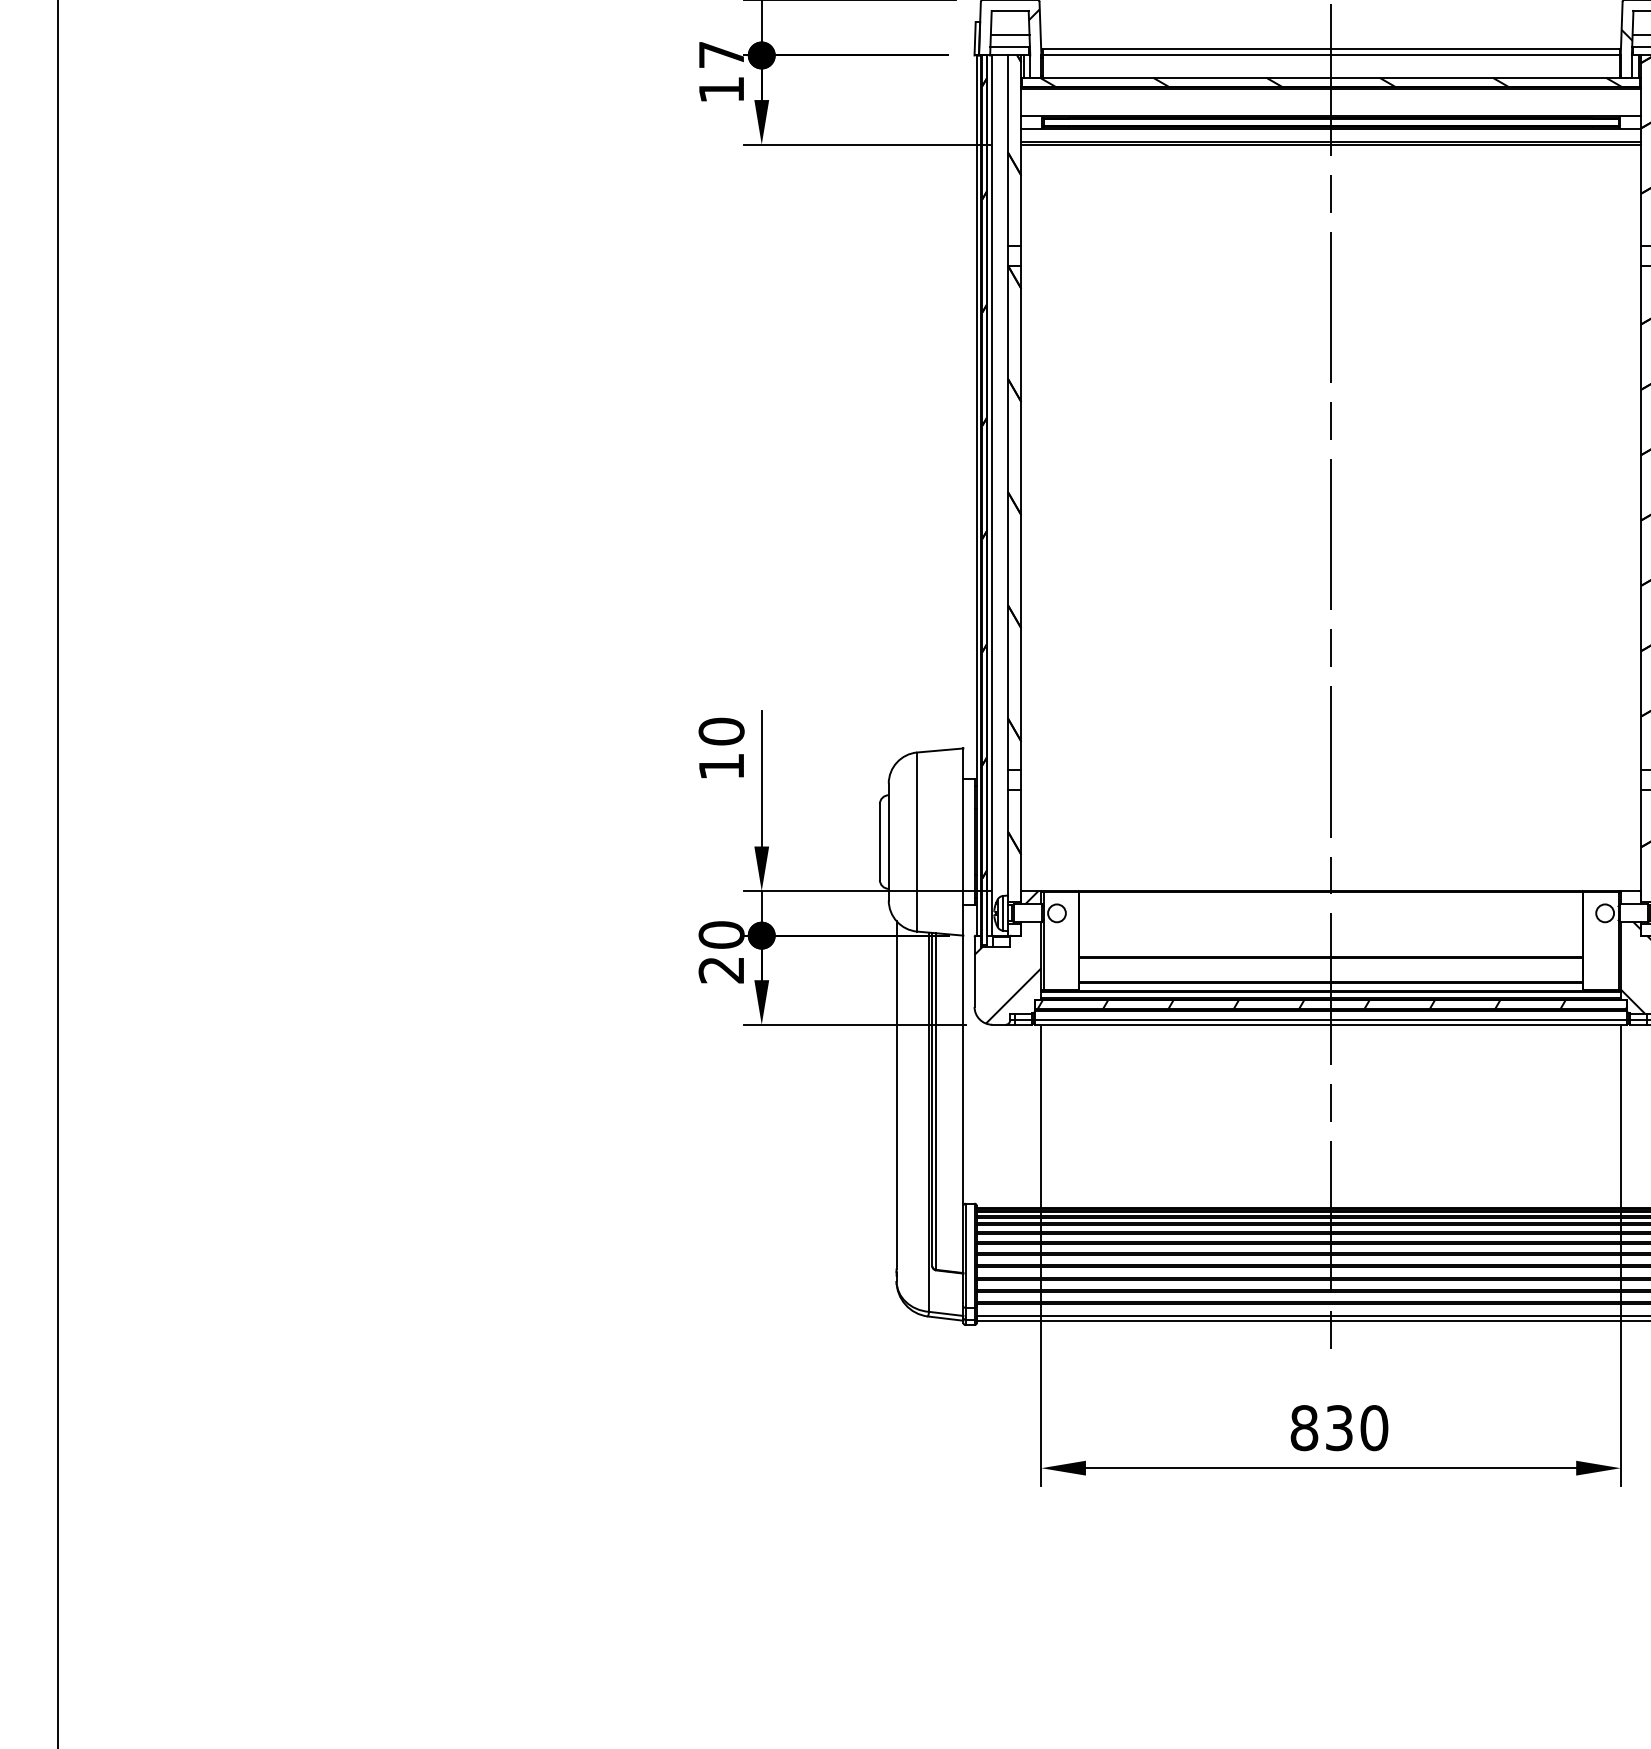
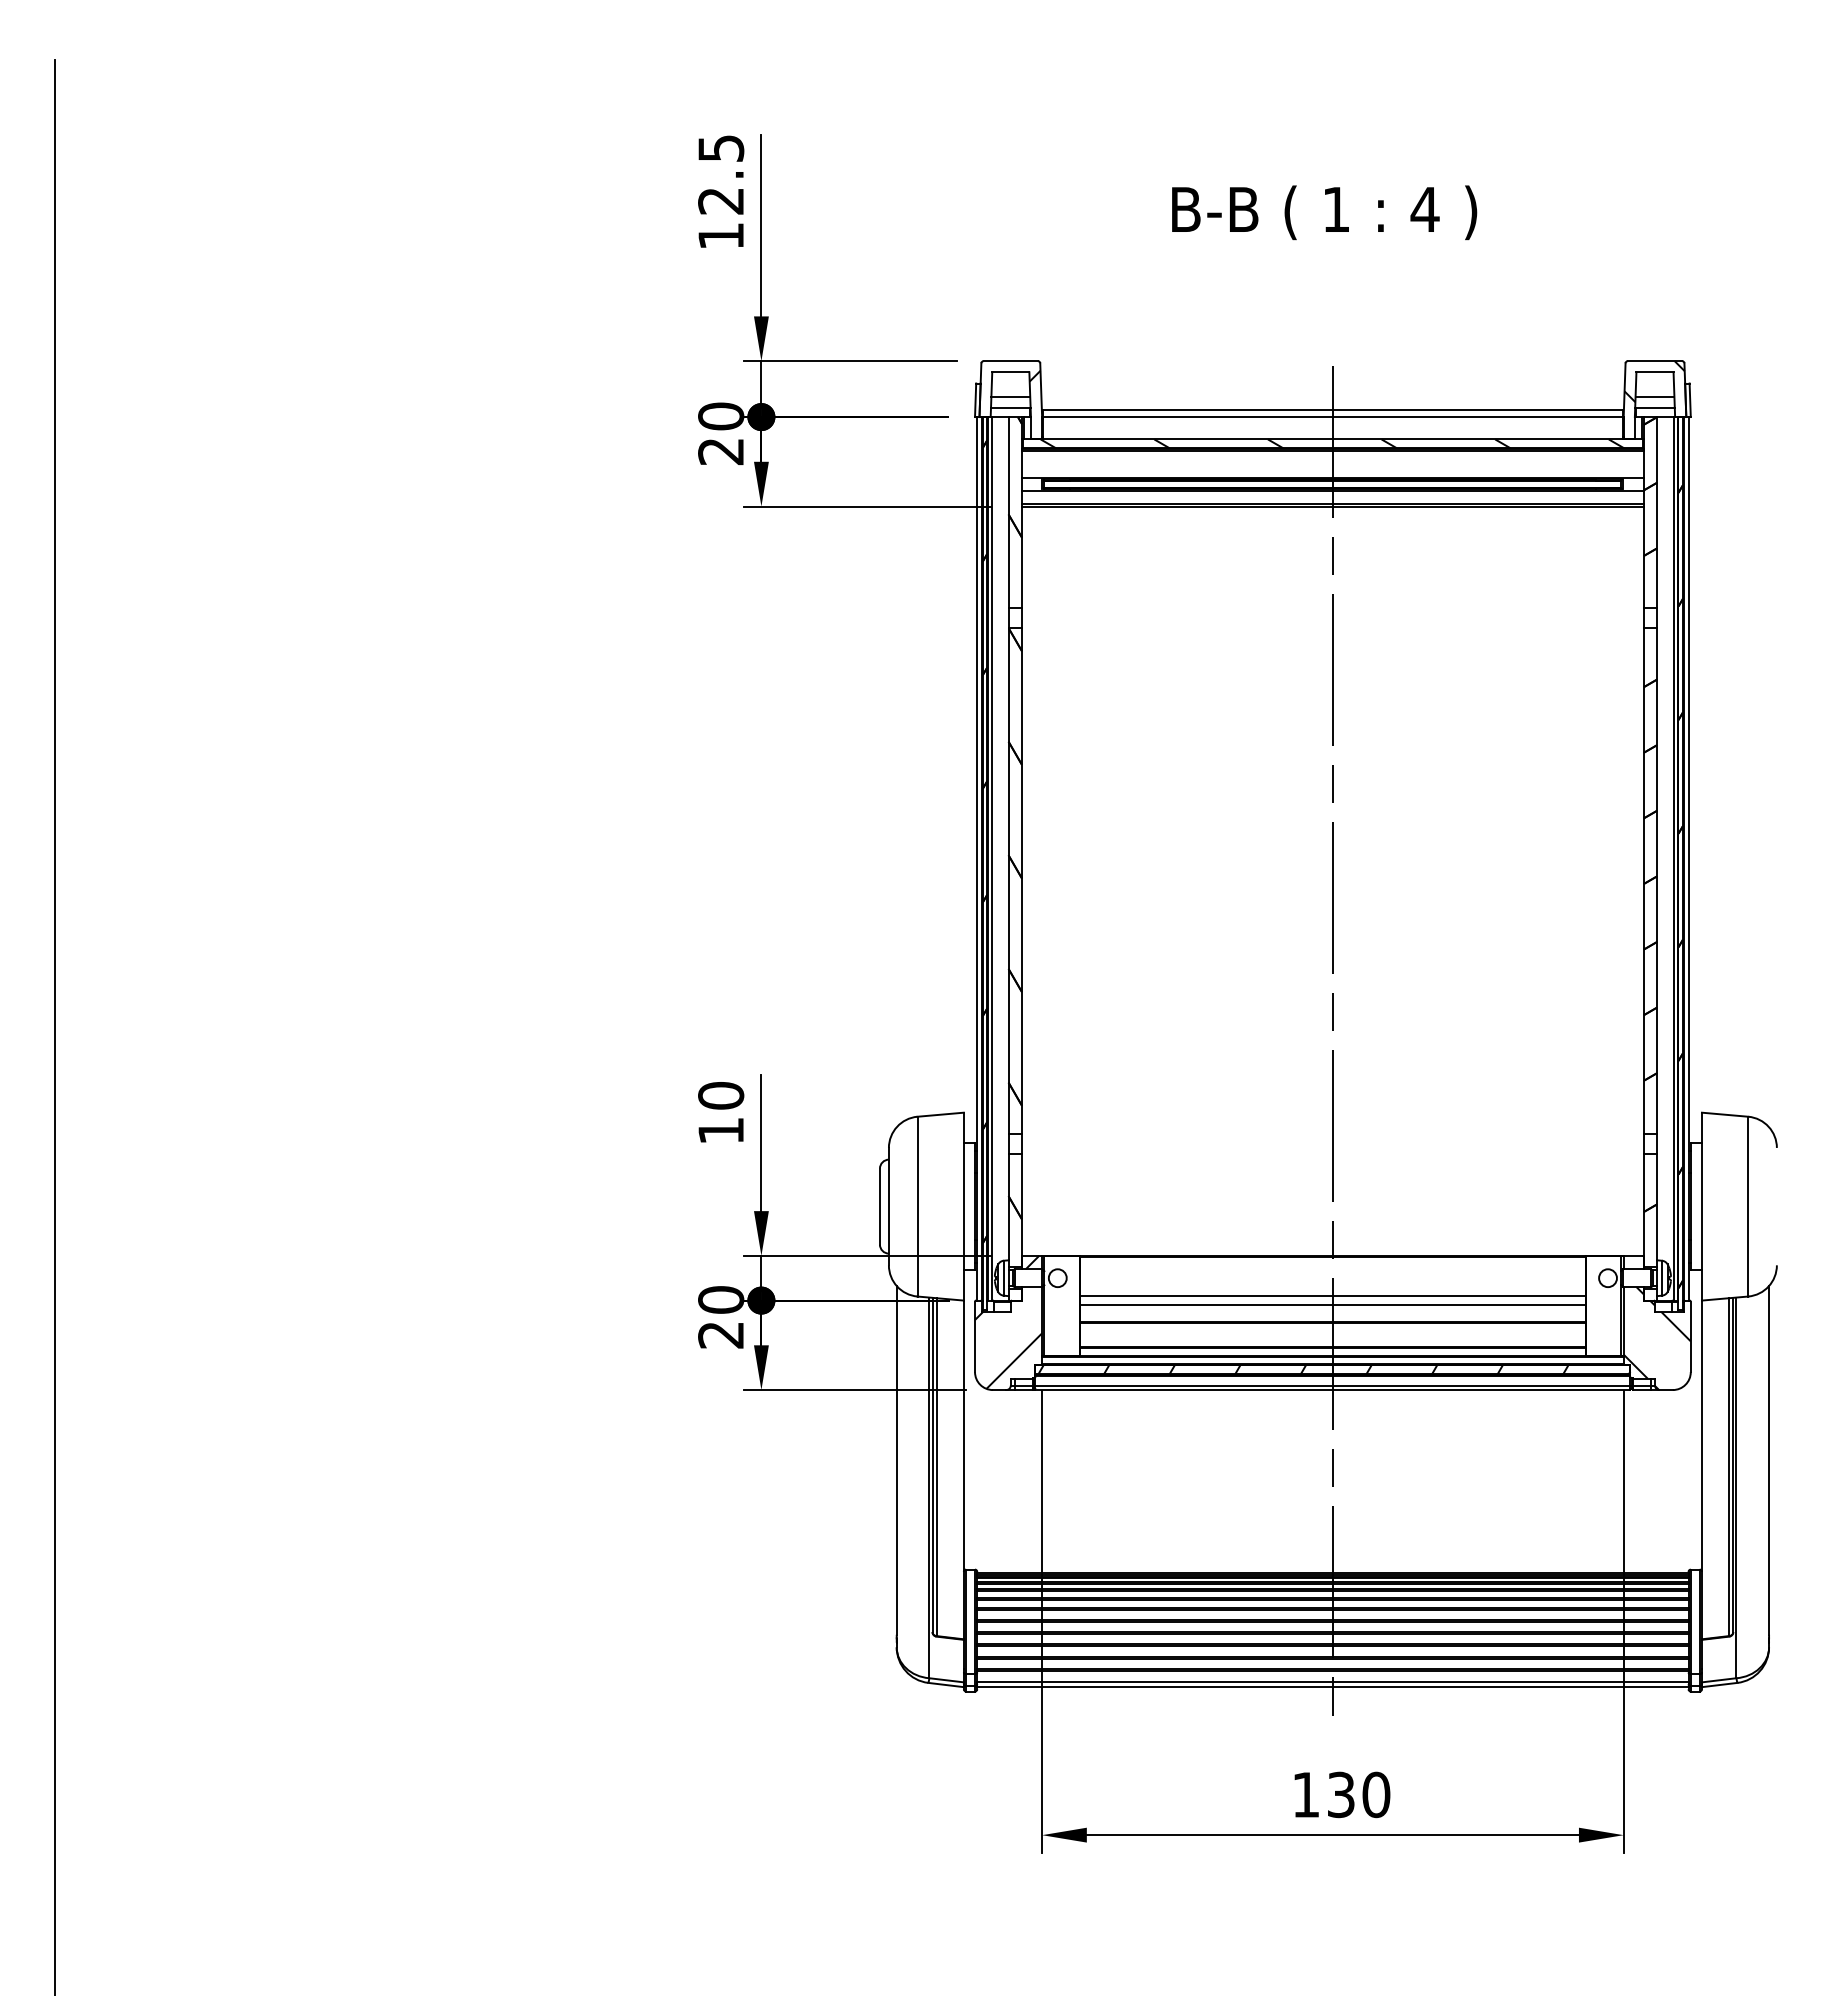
text: (721, 71) -> (721, 433), 17 -> 20
line: (1330, 931) -> (1332, 1296), added
line: (1330, 940) -> (1332, 1305), added
text: (1303, 1427) -> (1305, 1794), 830 -> 130

